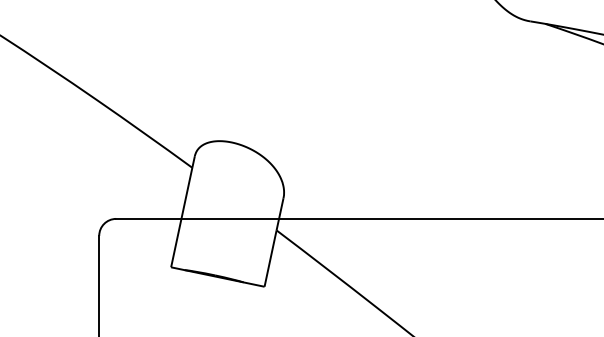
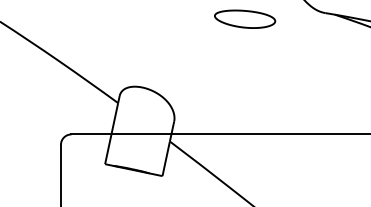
part: (399, 30) -> (245, 18), added

